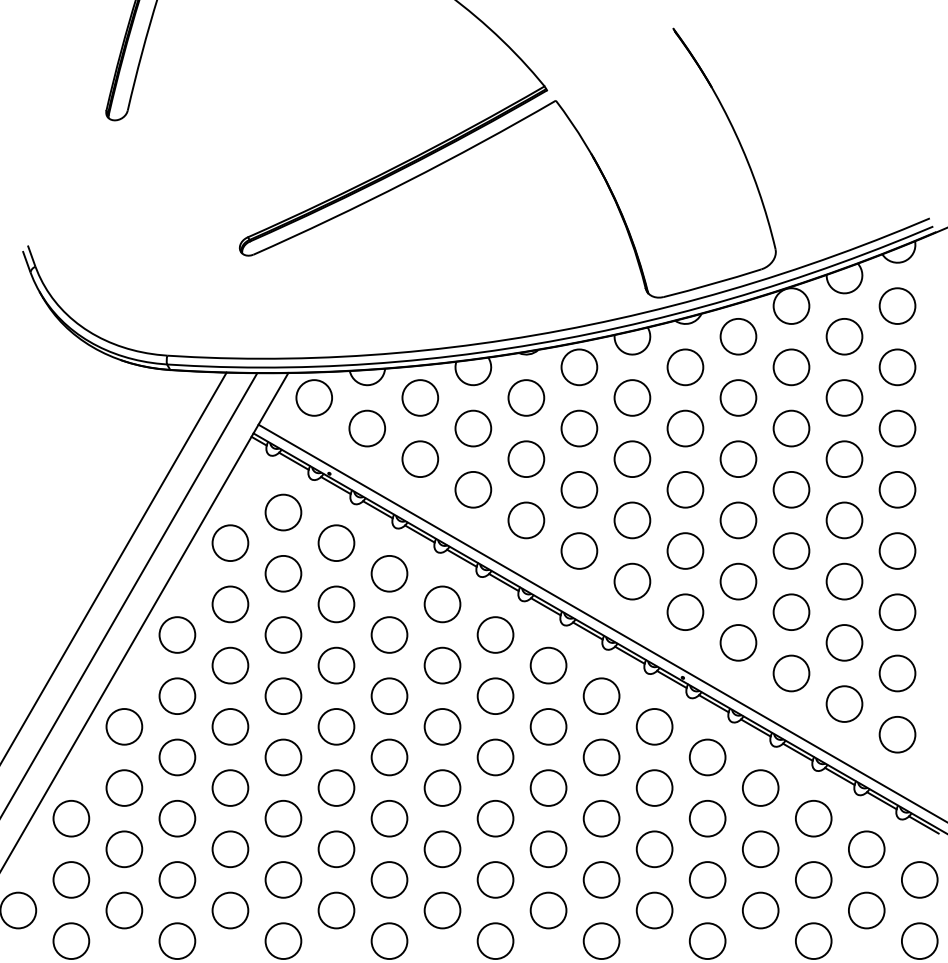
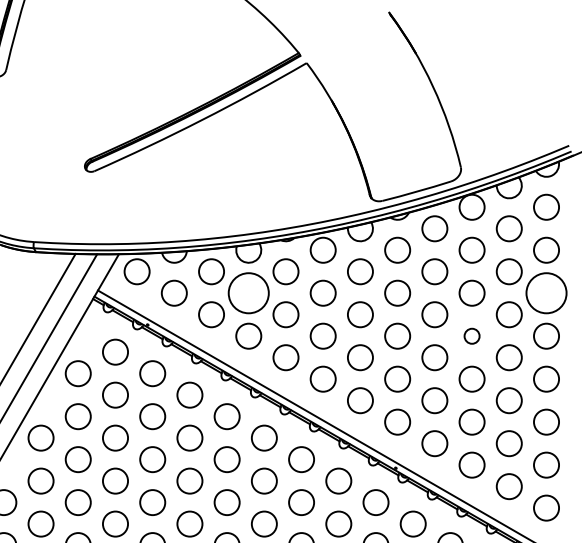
circle: (473, 428) -> (248, 293), size x1.6
circle: (897, 428) -> (546, 293), size x1.6
circle: (791, 489) -> (472, 336), size x0.6

